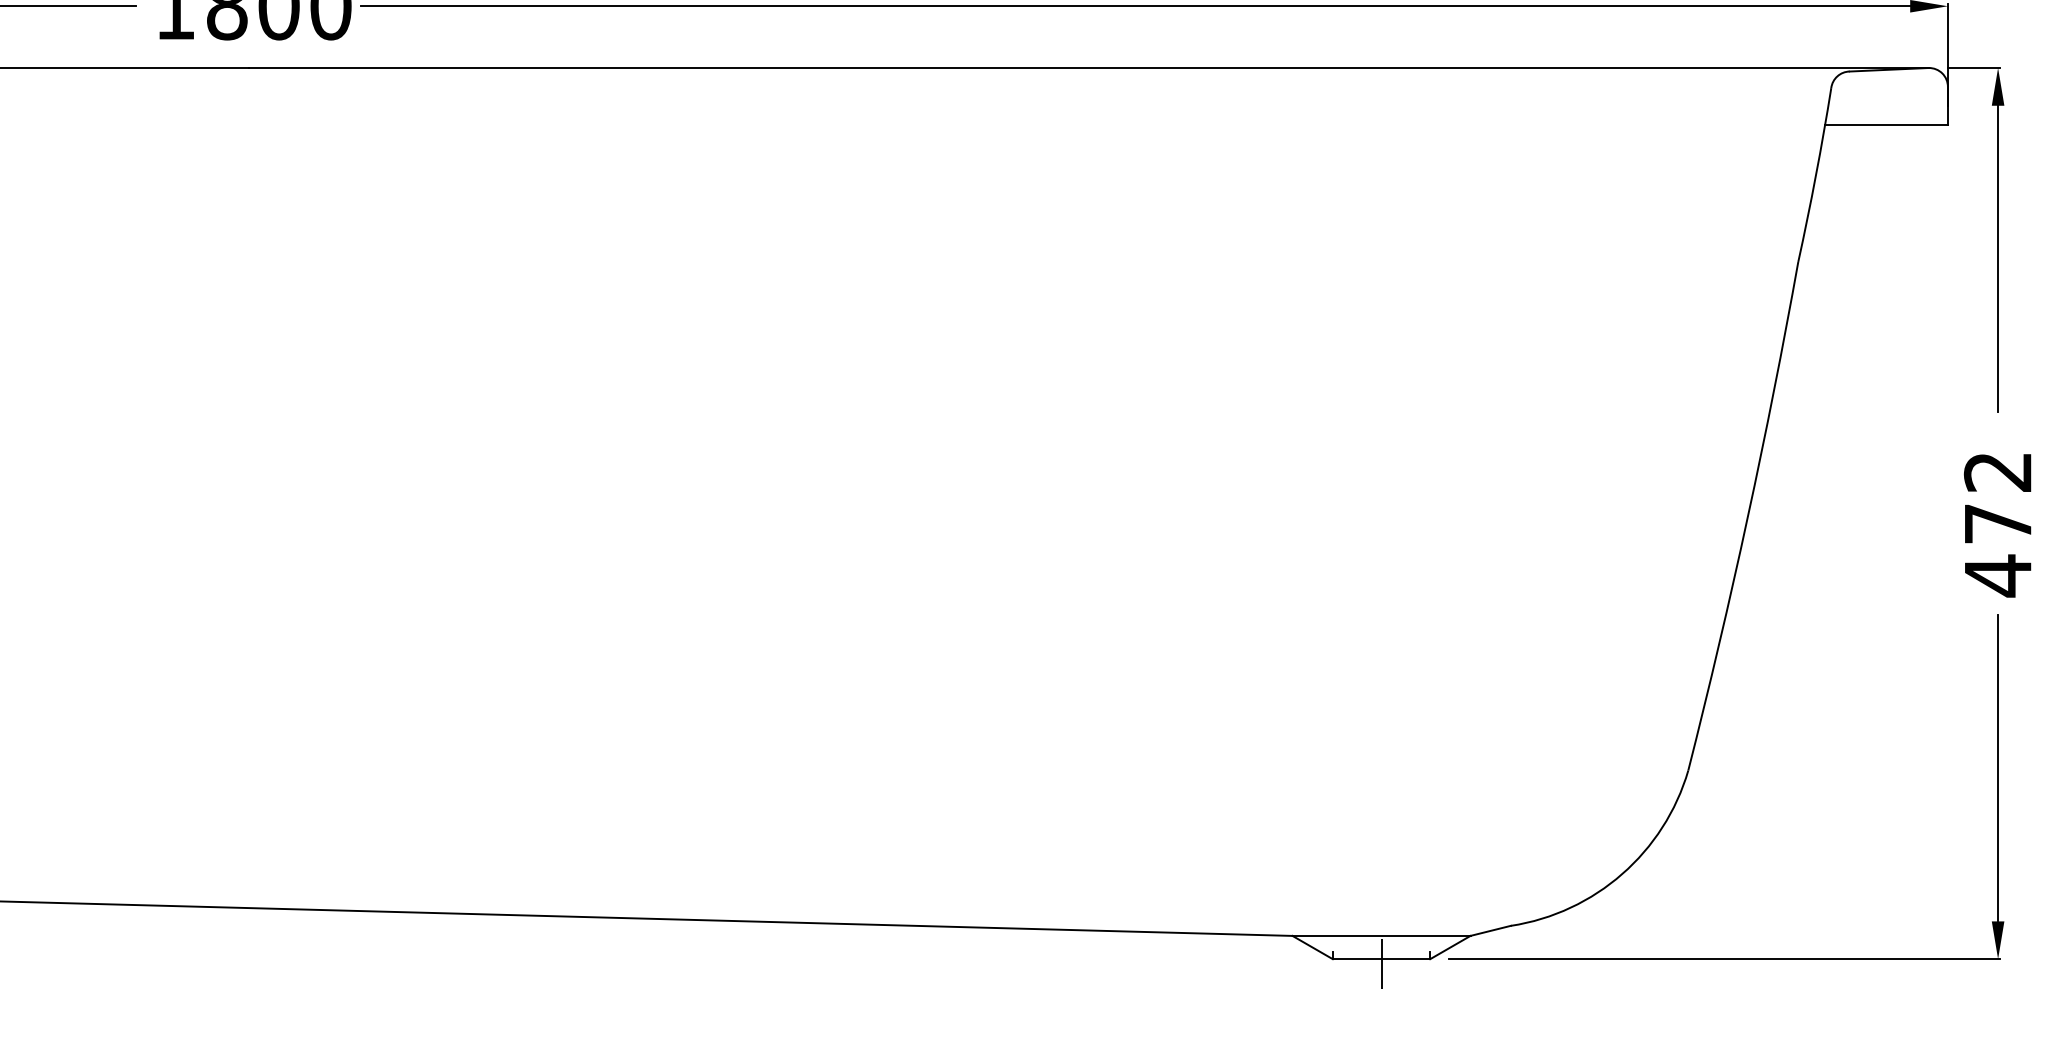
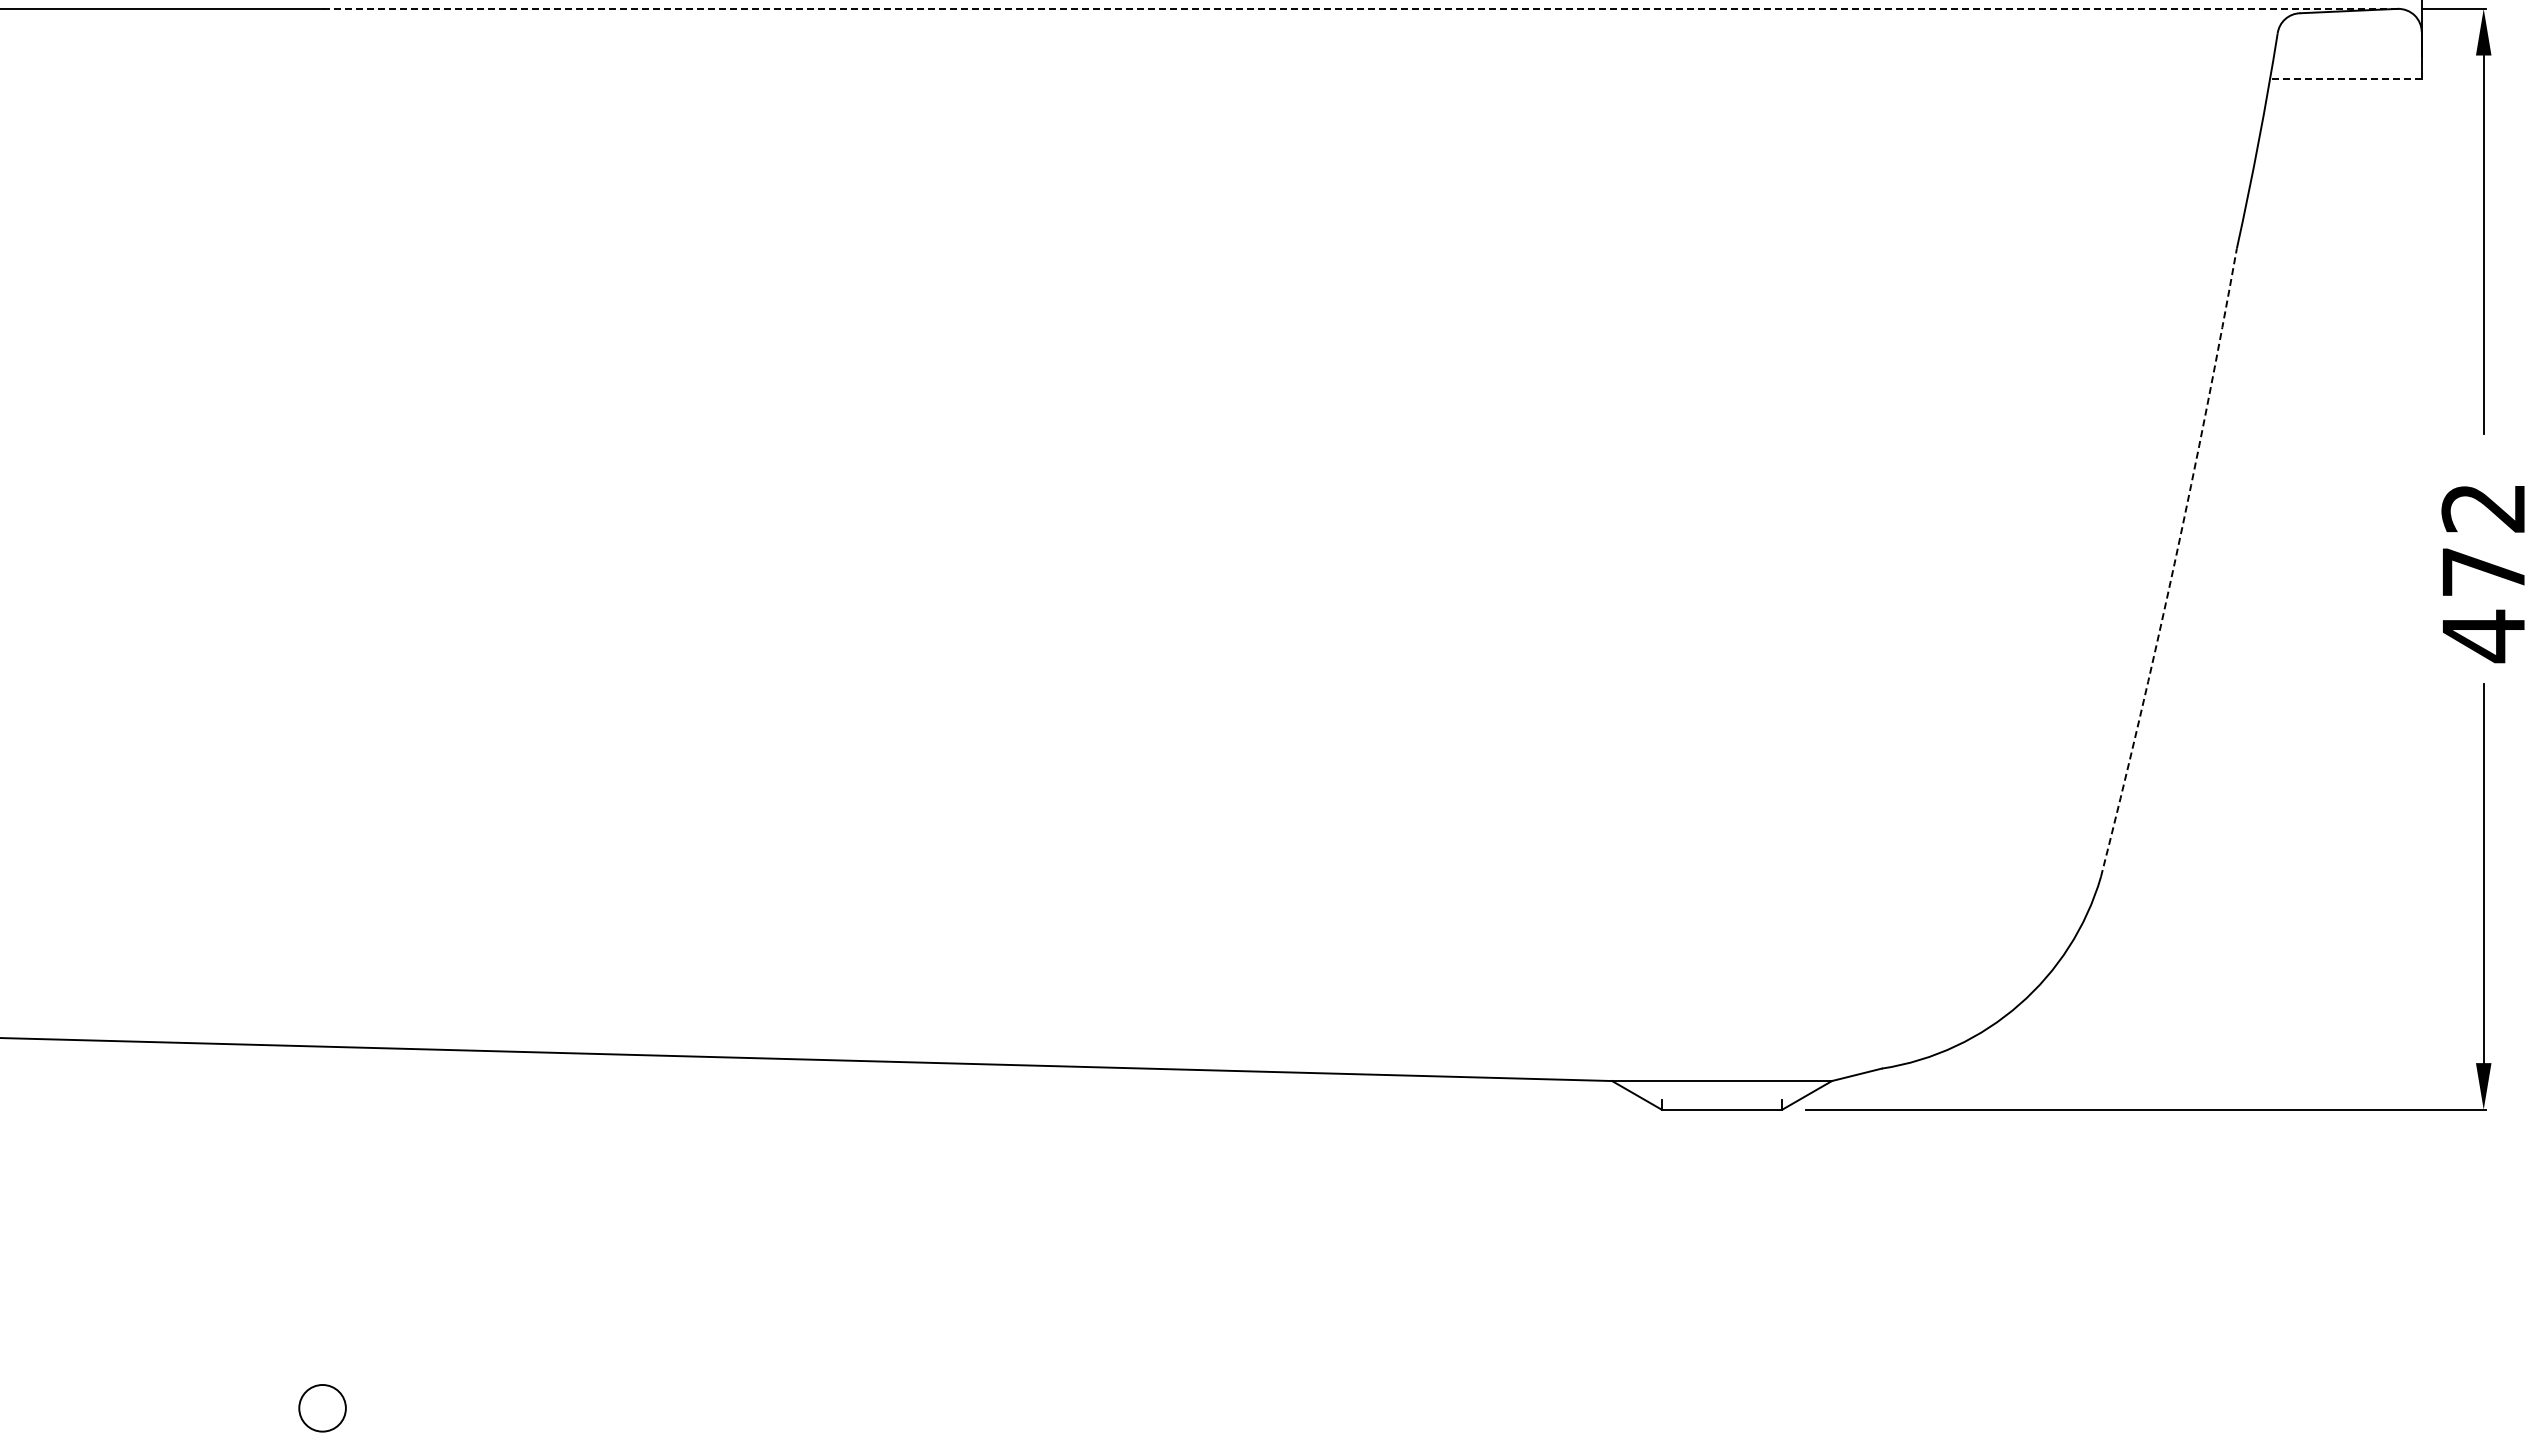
line: (1088, 67) -> (1360, 8), solid -> dashed
line: (1886, 124) -> (2345, 78), solid -> dashed
arc: (1747, 516) -> (2174, 563), solid -> dashed
line: (1381, 963) -> (1722, 1115), removed

